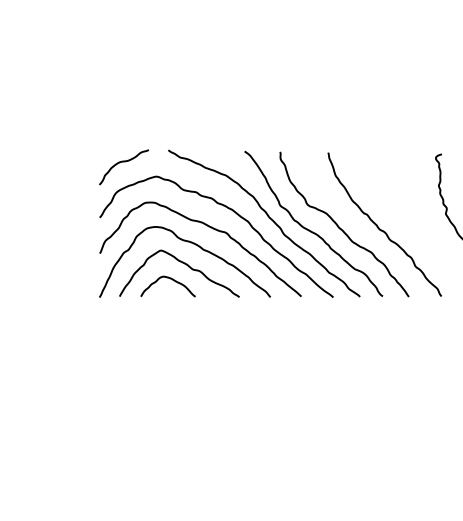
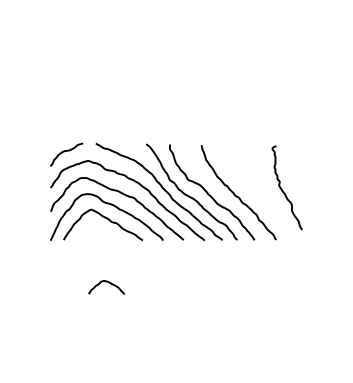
curve: (170, 280) -> (108, 283), moved

